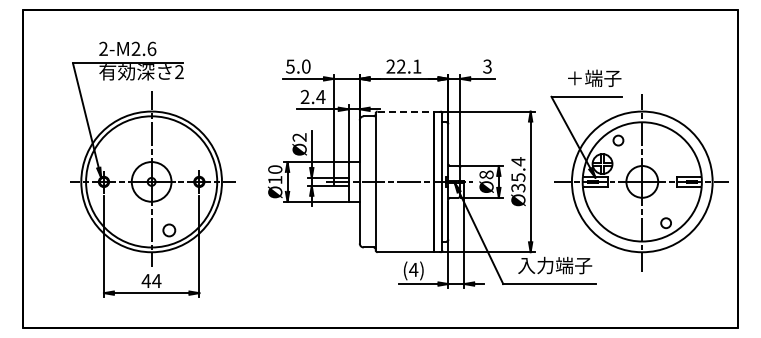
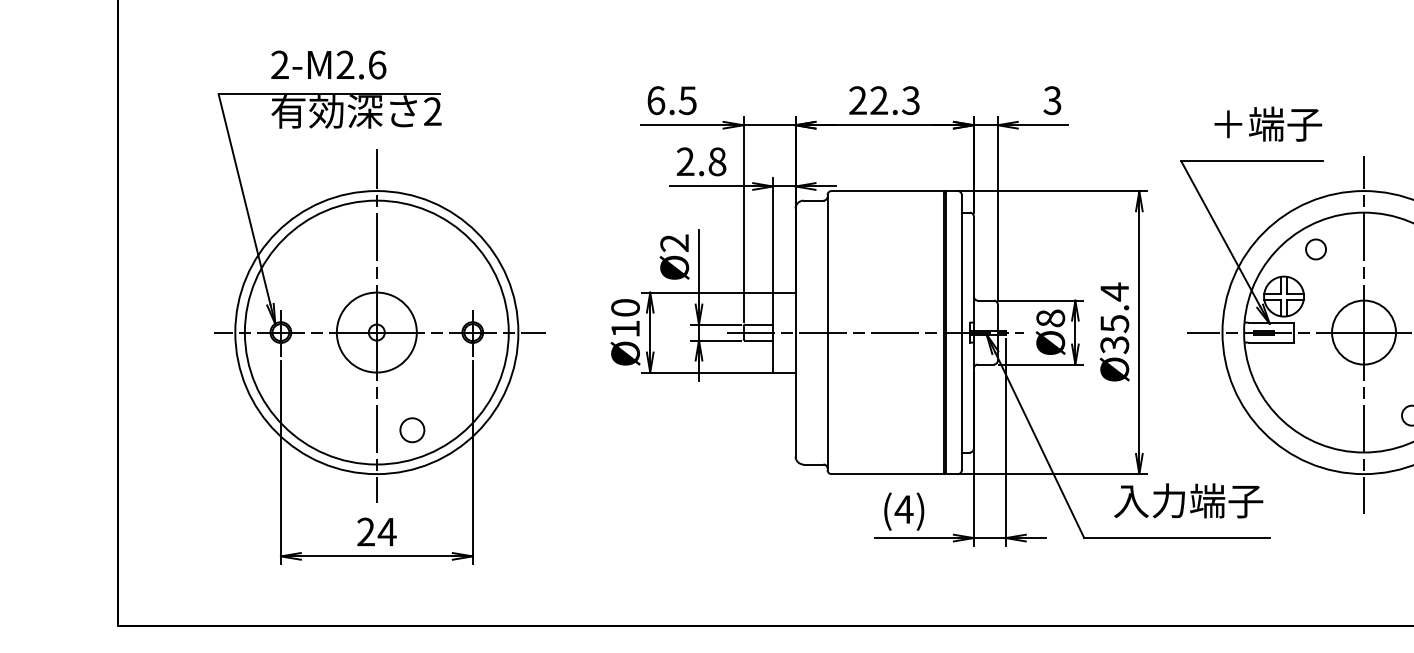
text: (298, 66) -> (672, 100), 5.0 -> 6.5
text: (416, 66) -> (909, 100), 22.1 -> 22.3
text: (320, 97) -> (716, 162), 2.4 -> 2.8
line: (406, 111) -> (889, 190), dashed -> solid
text: (145, 280) -> (364, 530), 44 -> 24

